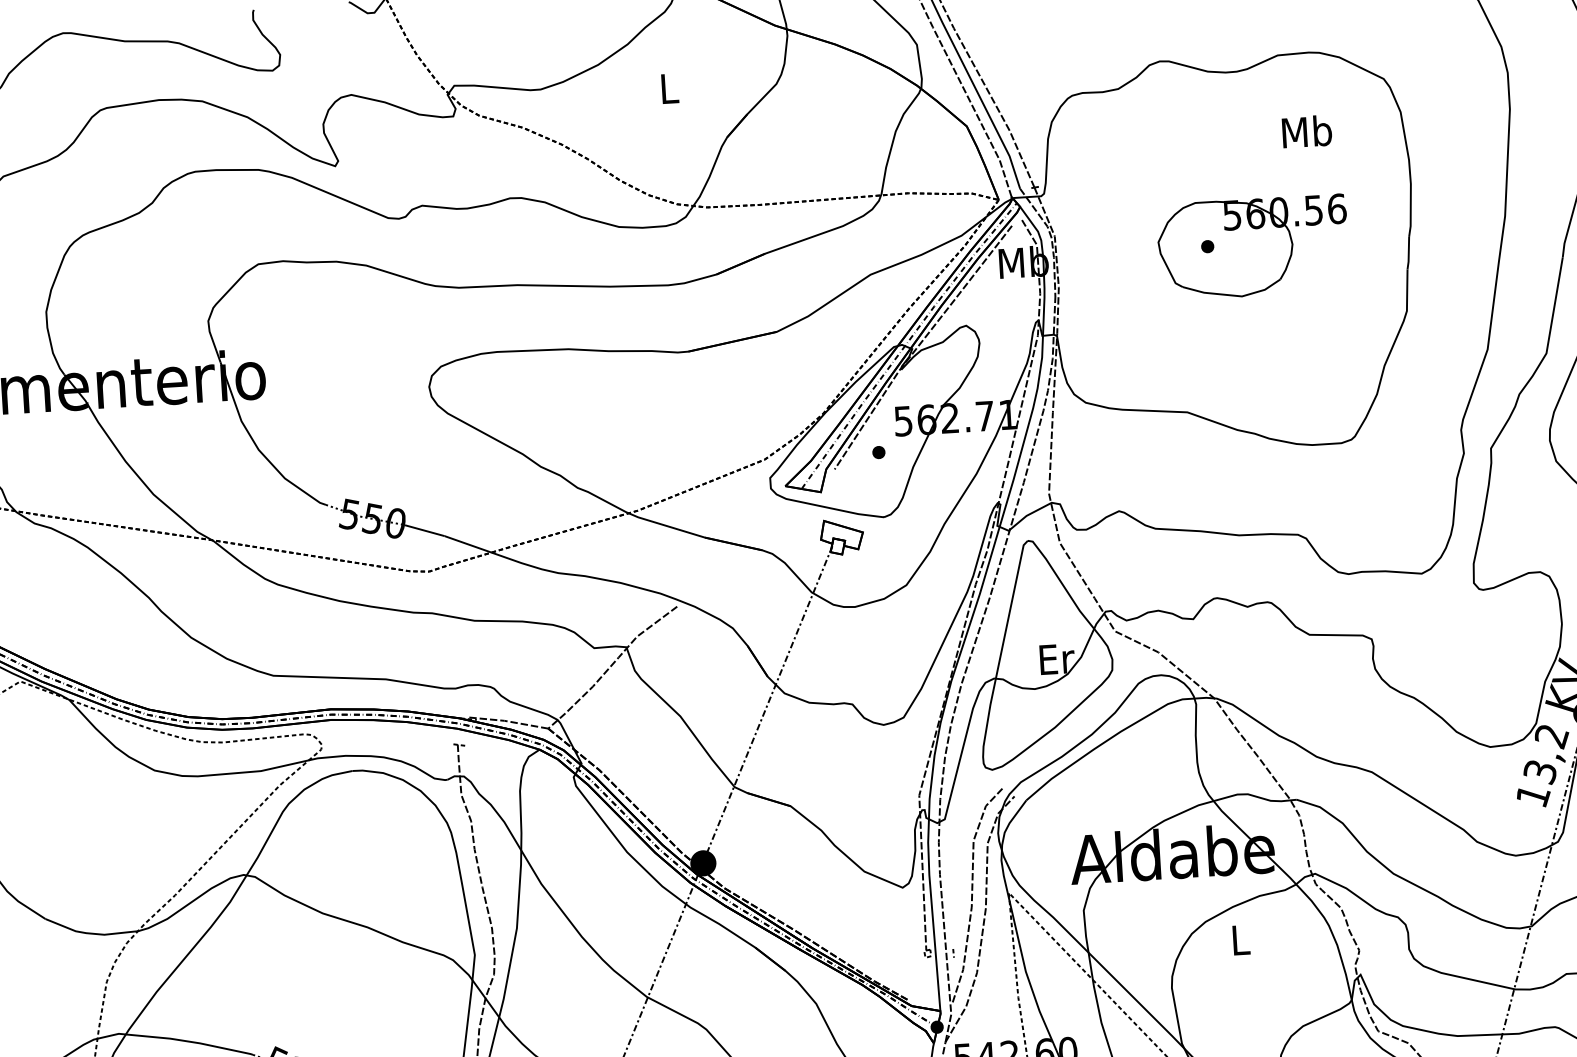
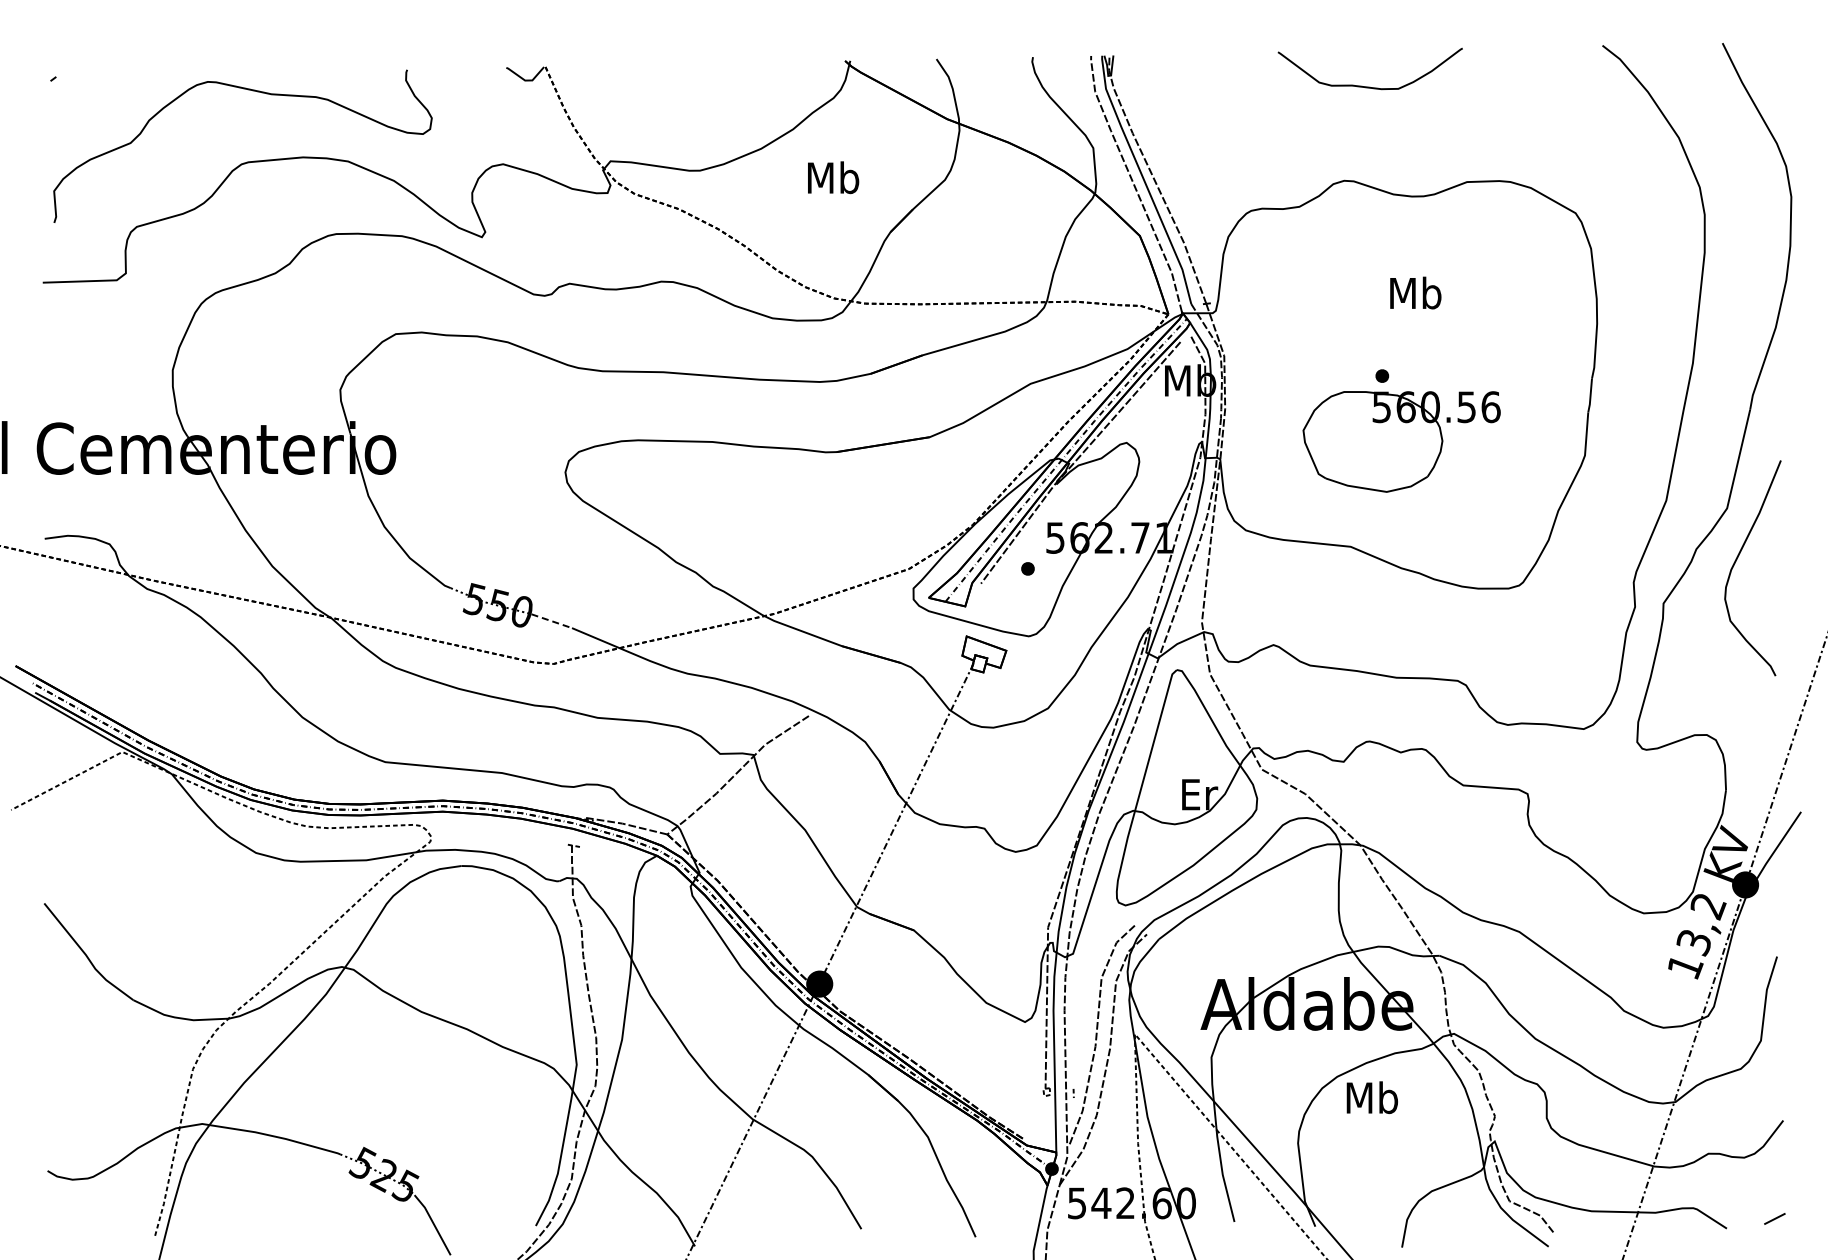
text: (669, 88) -> (833, 177), L -> Mb
text: (1306, 131) -> (1415, 292), moved
part: (1253, 247) -> (1401, 441), moved
line: (425, 530) -> (552, 621), solid -> dashed
text: (1240, 939) -> (1372, 1097), L -> Mb

